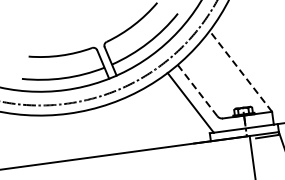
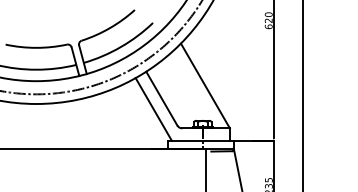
line: (240, 70) -> (205, 85), dashed -> solid
line: (197, 90) -> (161, 98), dashed -> solid

